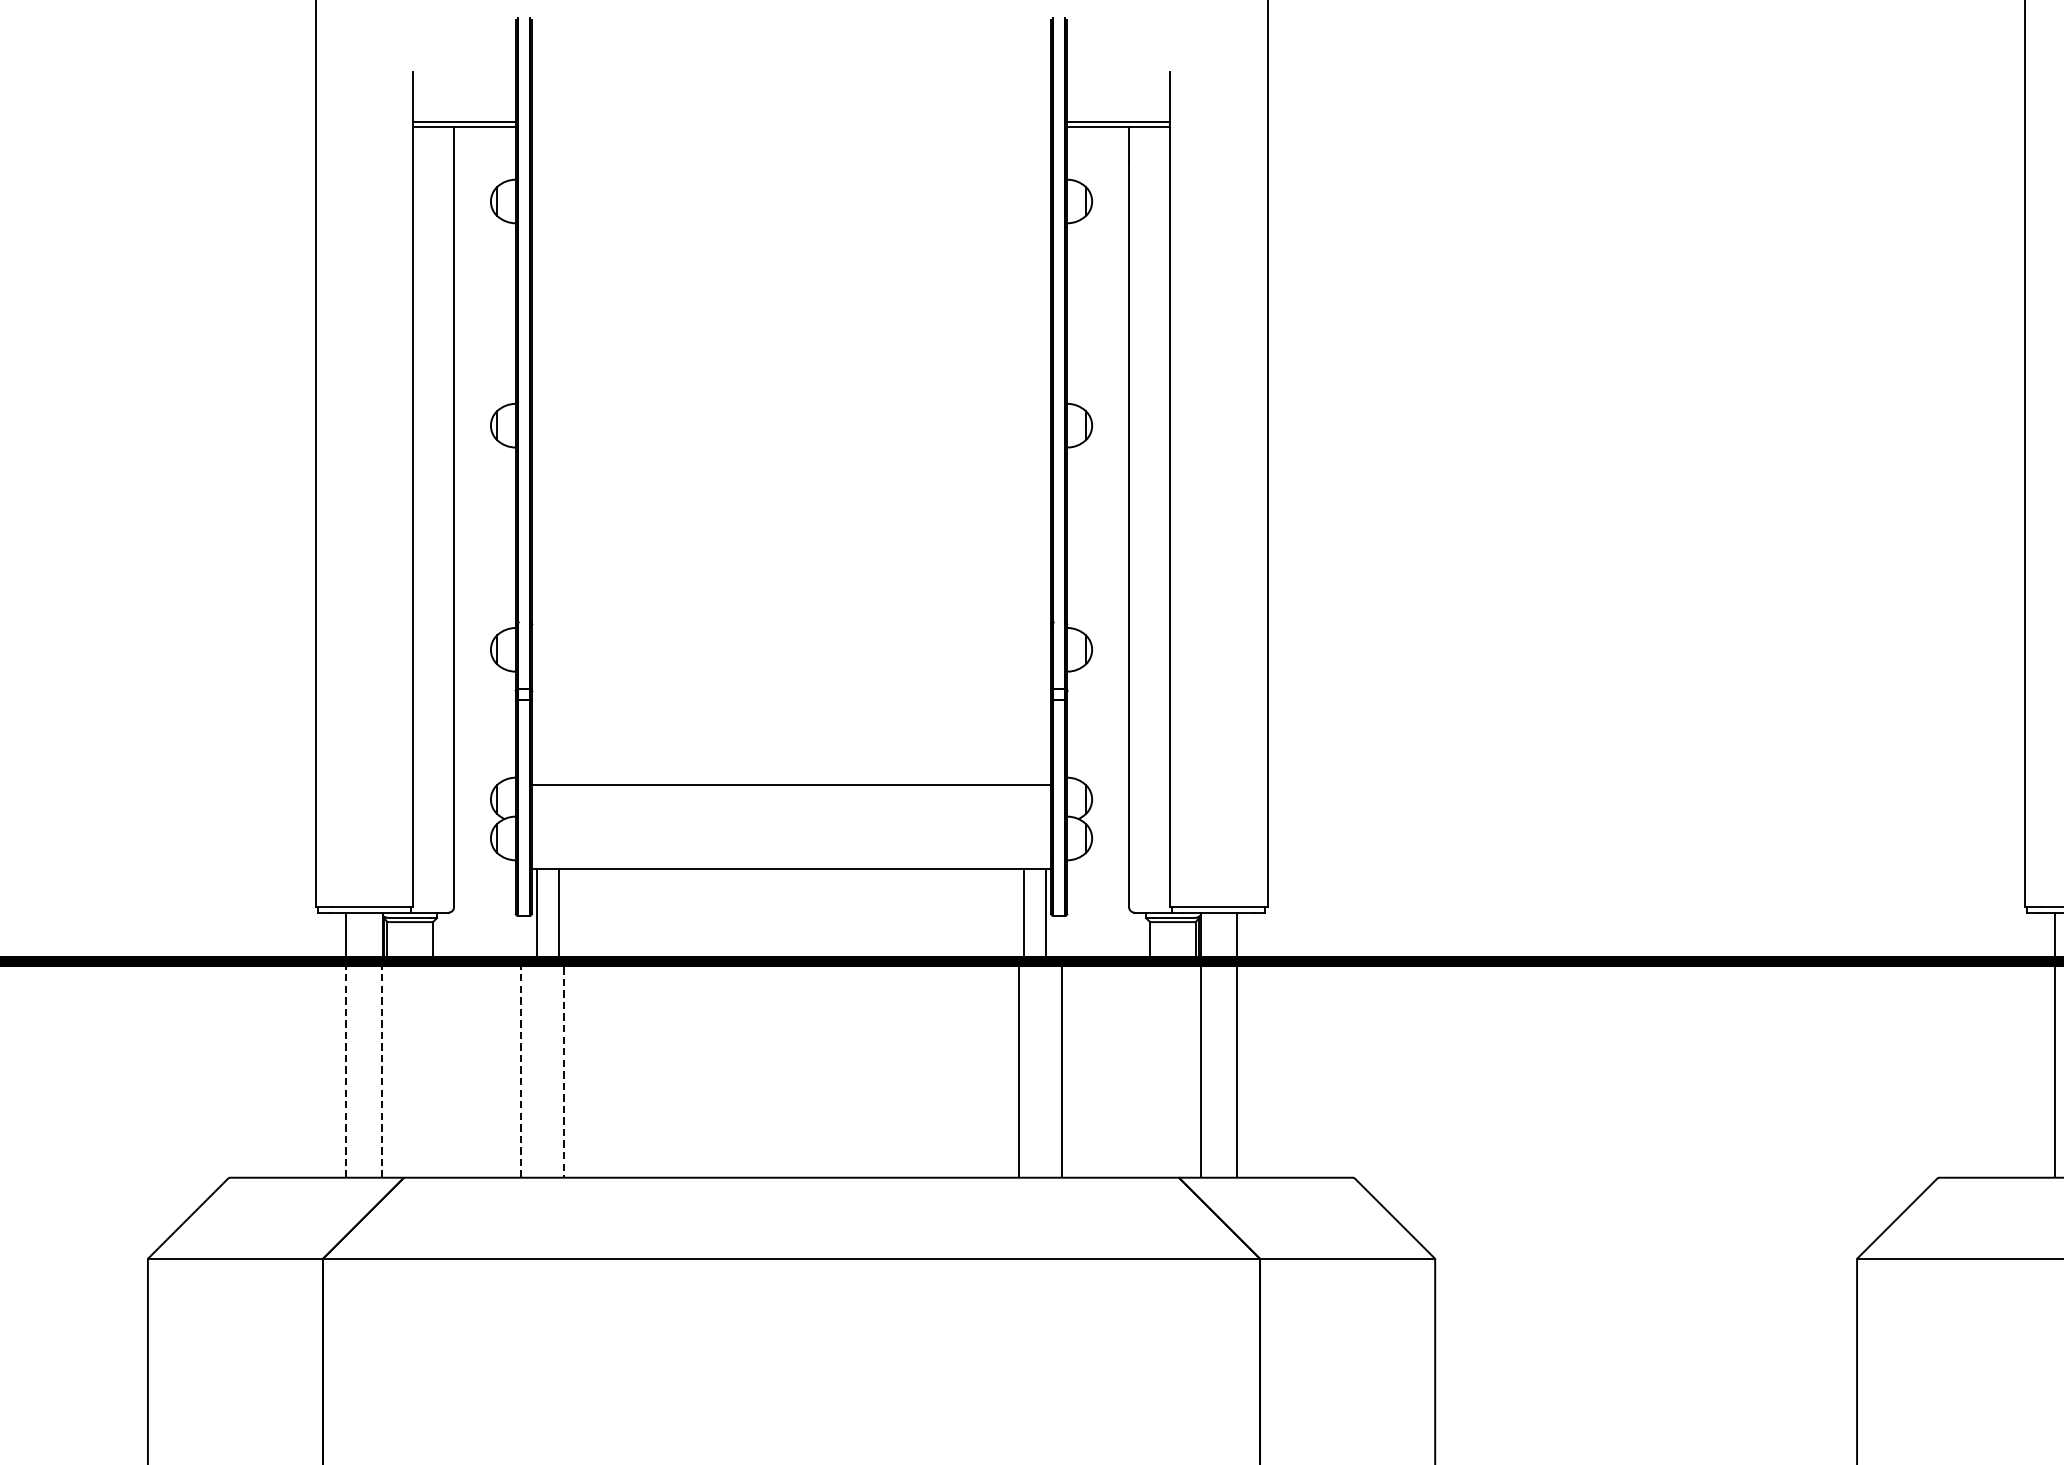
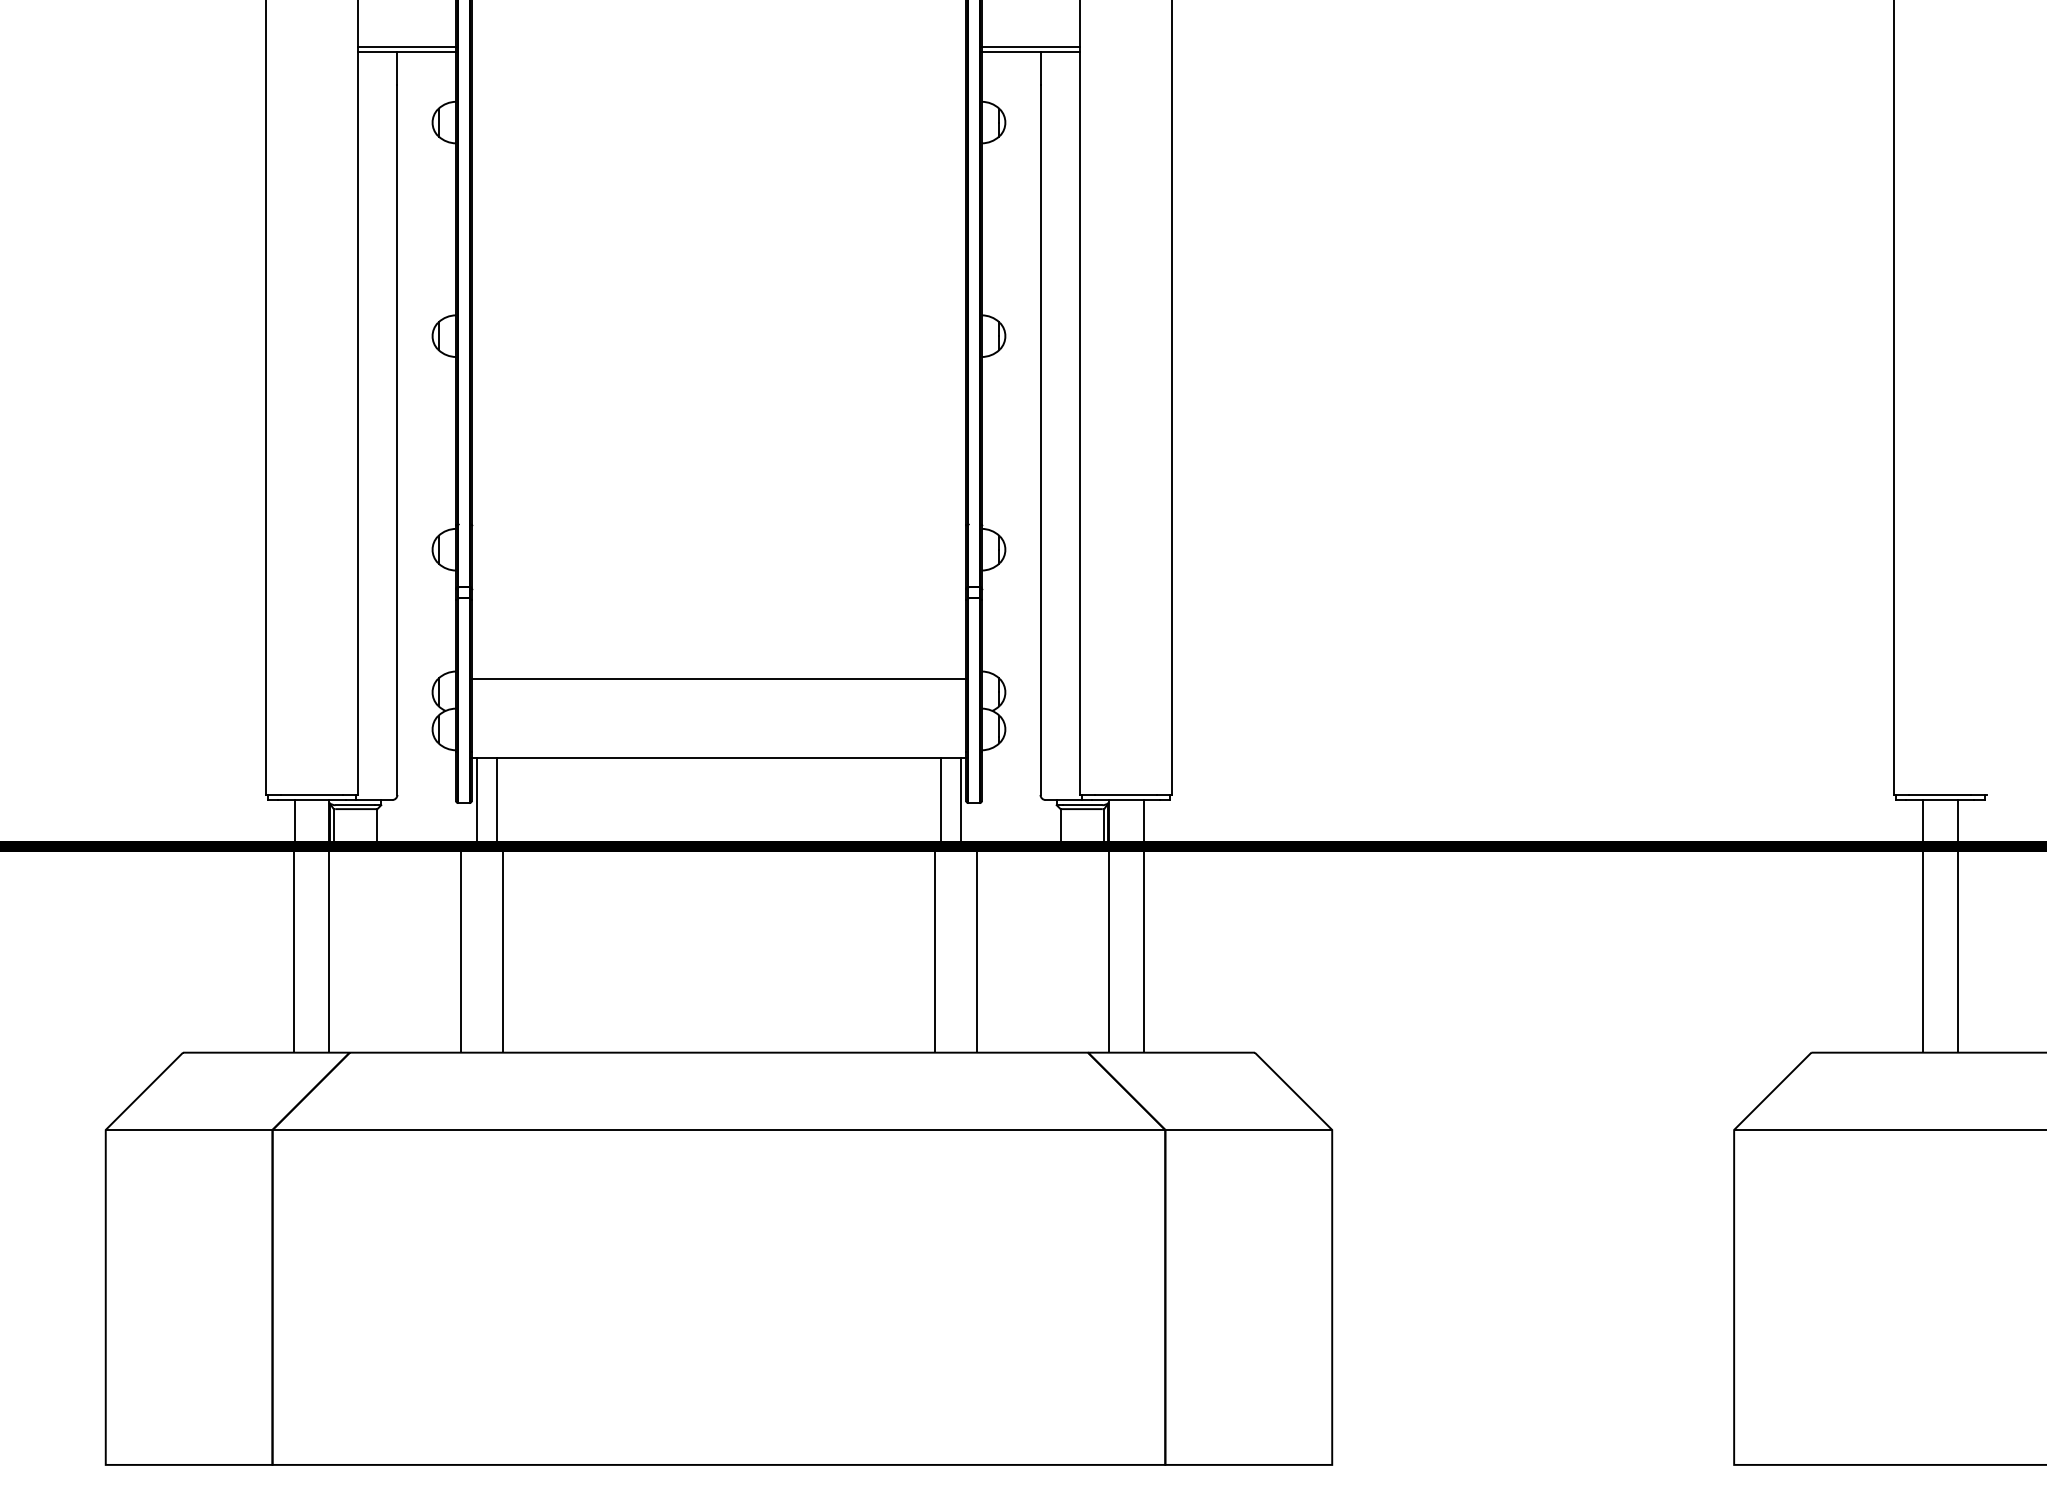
line: (364, 961) -> (312, 846), dashed -> solid
line: (542, 961) -> (481, 846), dashed -> solid

